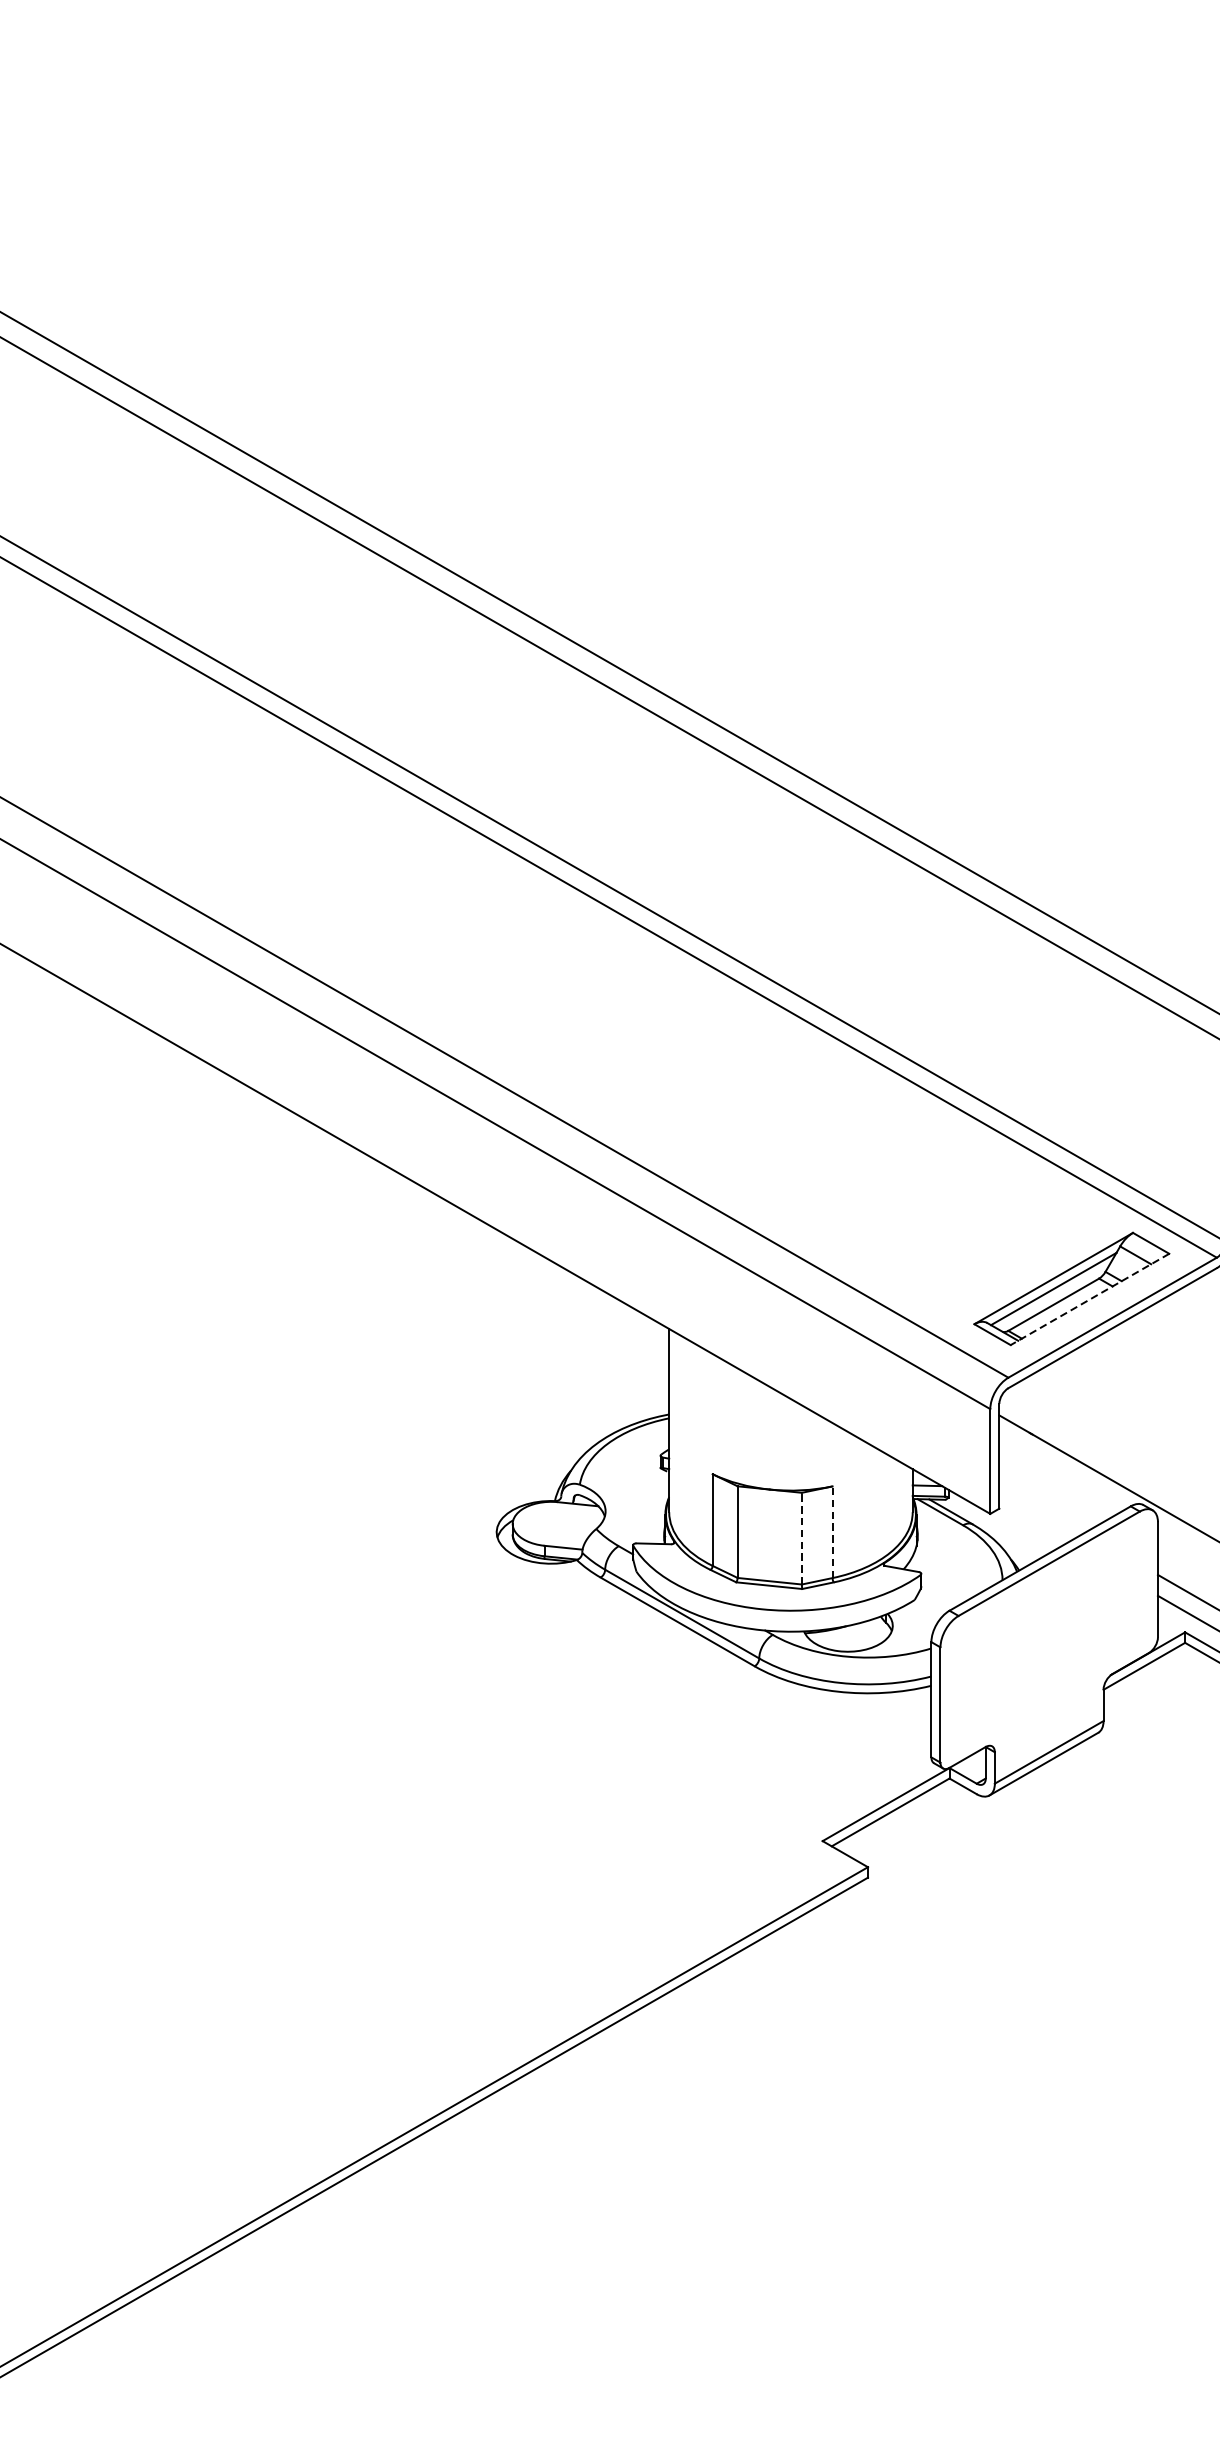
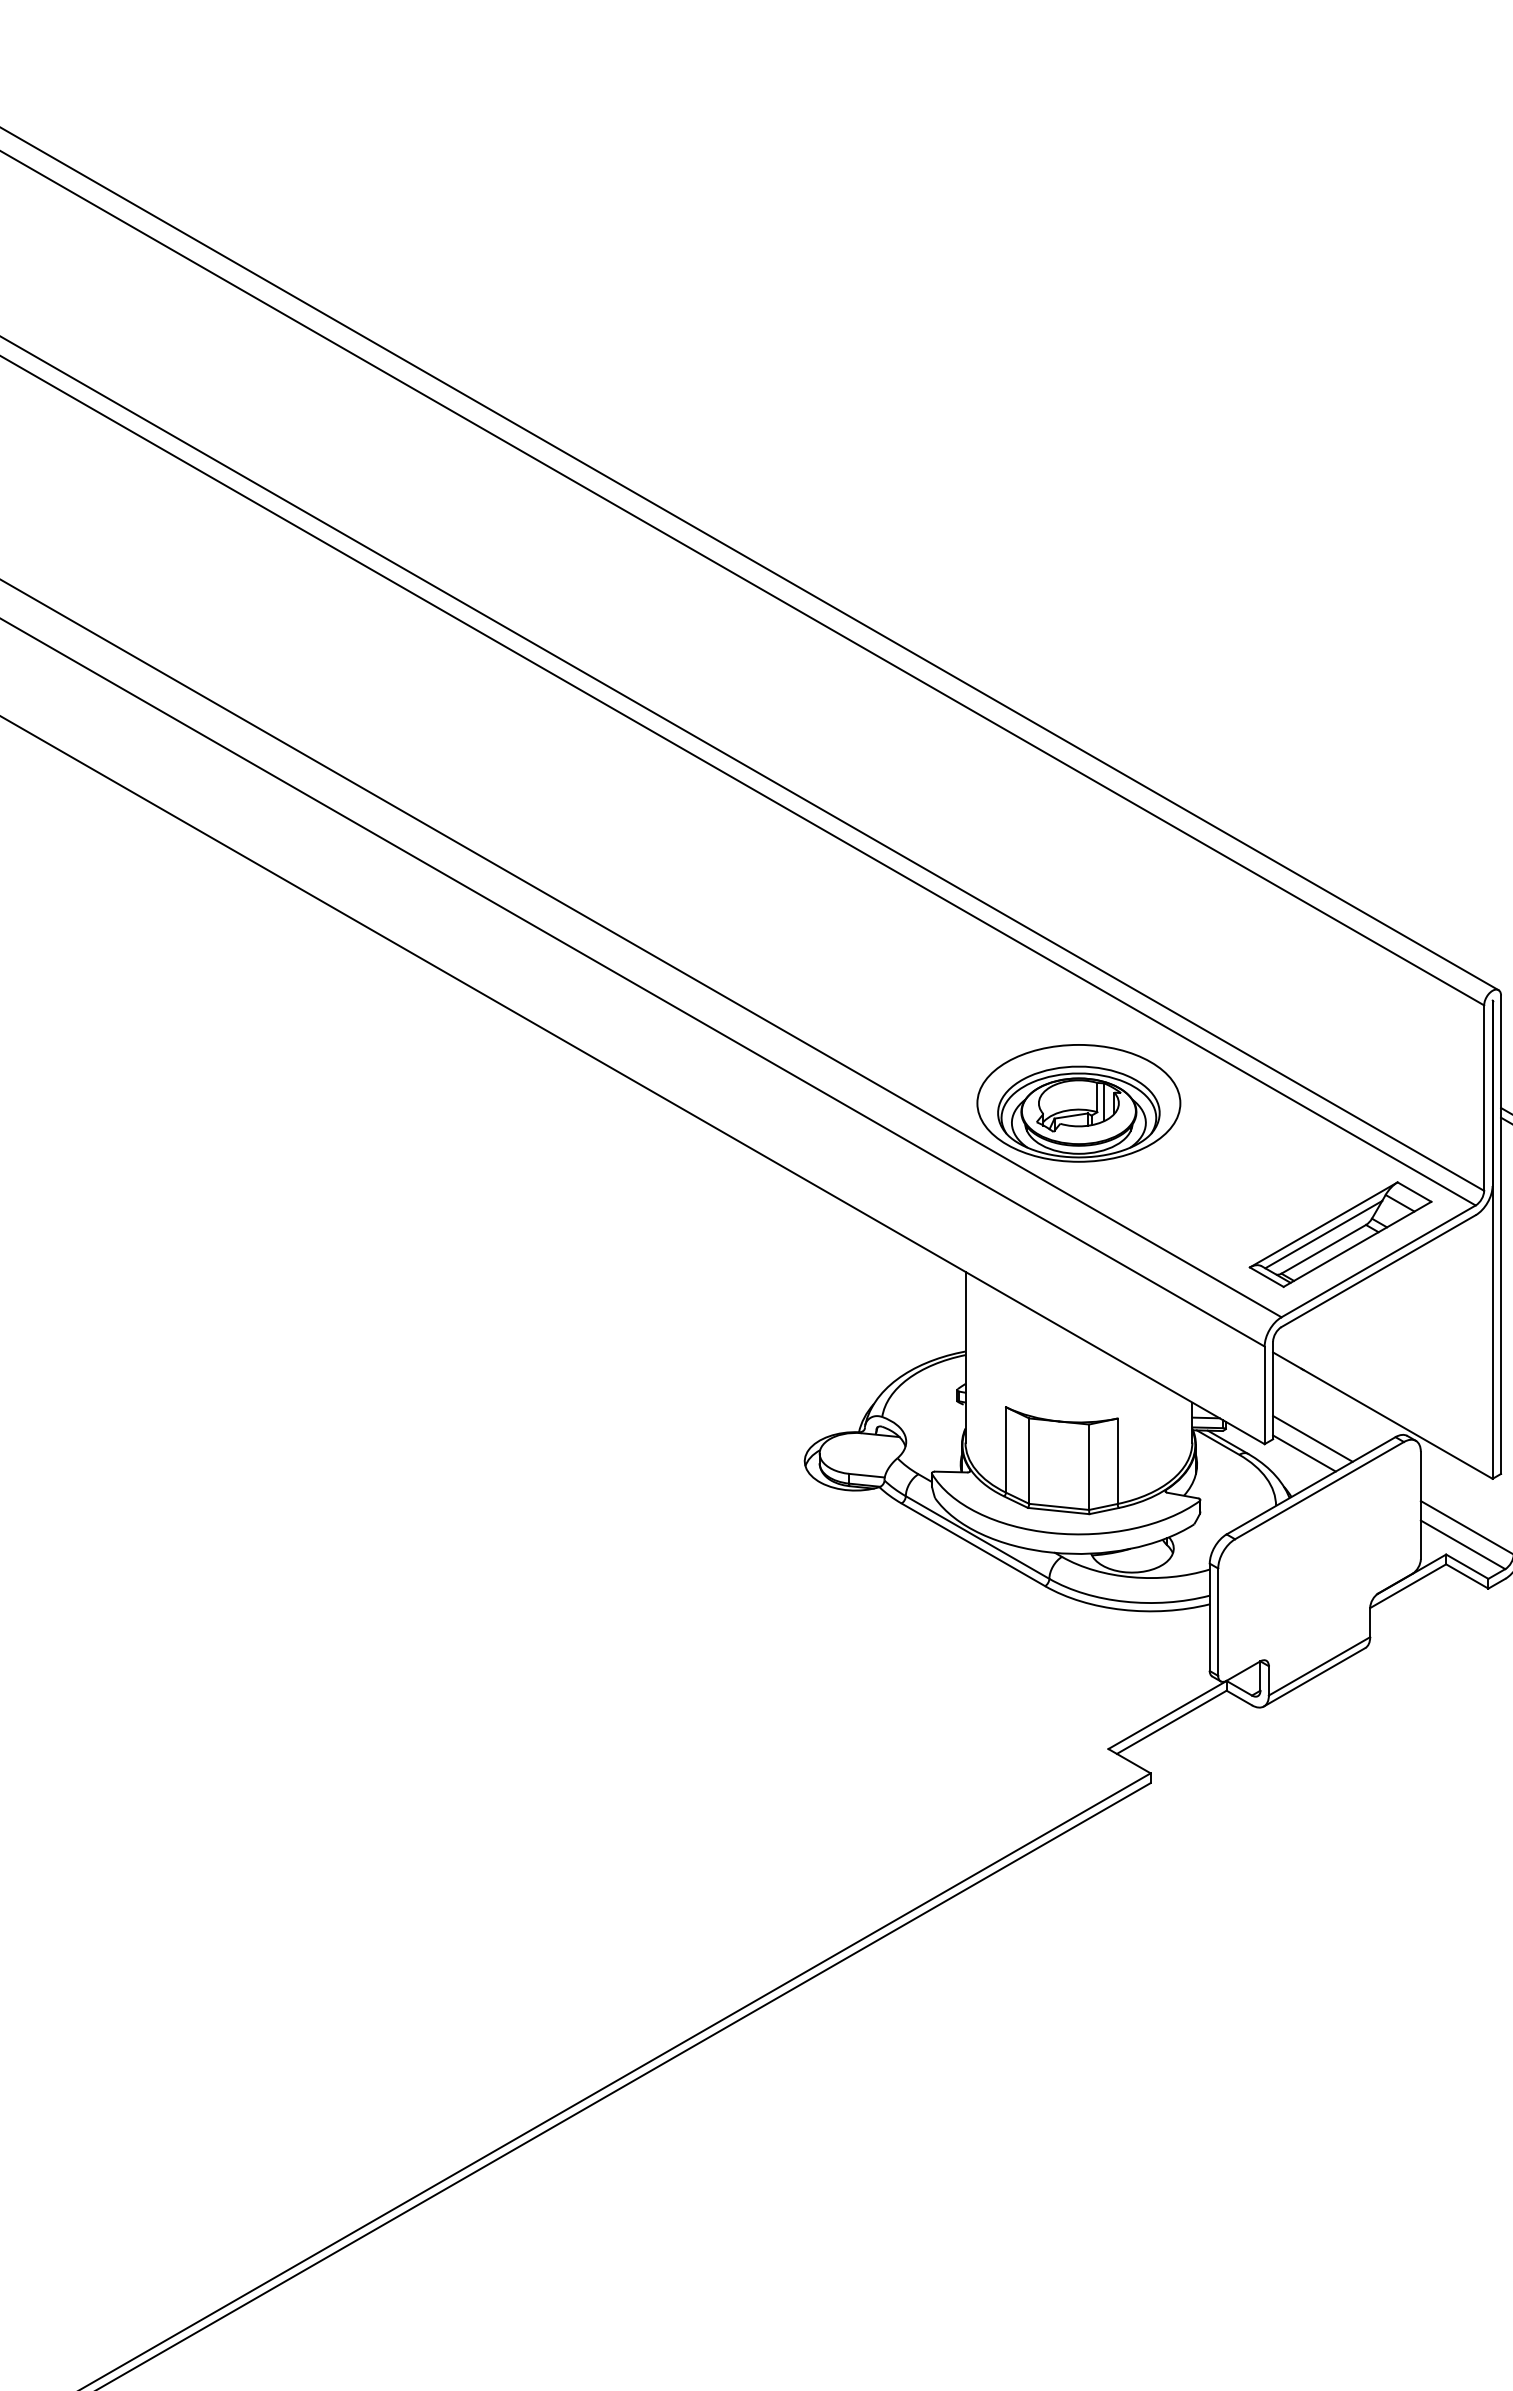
part: (790, 1148) -> (1078, 1103), added
line: (1089, 1299) -> (1357, 1244), dashed -> solid
line: (1041, 1507) -> (1312, 1438), added
line: (1033, 1523) -> (1304, 1453), added
line: (832, 1532) -> (1117, 1461), dashed -> solid
line: (802, 1538) -> (1089, 1467), dashed -> solid

